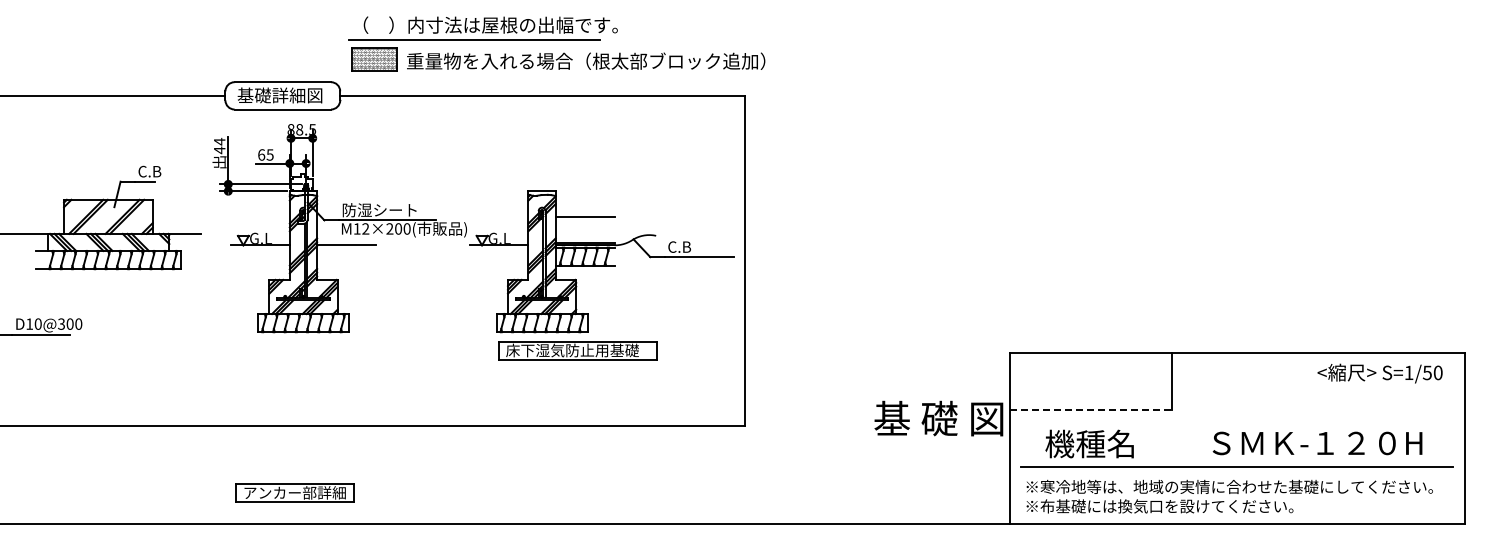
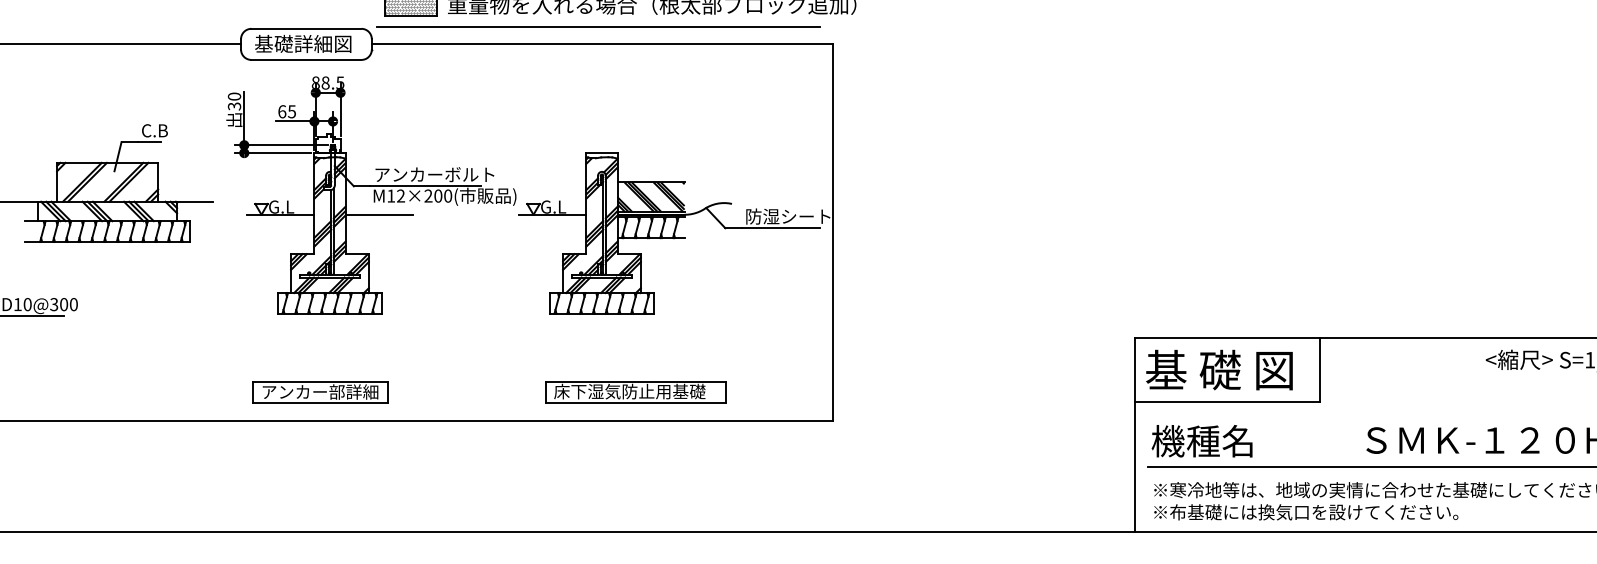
line: (538, 80) -> (597, 26), added
text: (219, 146) -> (234, 102), 44 -> 30
text: (394, 210) -> (433, 175), 防湿シート -> アンカーボルト
hatch: (584, 229) -> (650, 196), added
text: (705, 246) -> (788, 216), C.B -> 防湿シート
part: (577, 350) -> (635, 391), moved
line: (1091, 409) -> (1228, 401), dashed -> solid
text: (938, 418) -> (1219, 369), moved
text: (1089, 443) -> (1201, 440), moved
part: (294, 492) -> (319, 391), moved

